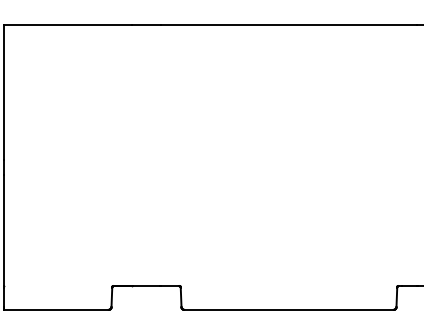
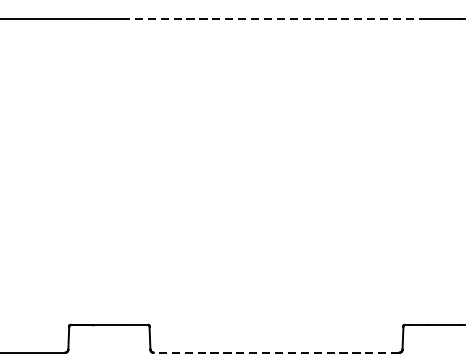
line: (288, 25) -> (275, 19), solid -> dashed
line: (288, 309) -> (275, 352), solid -> dashed

